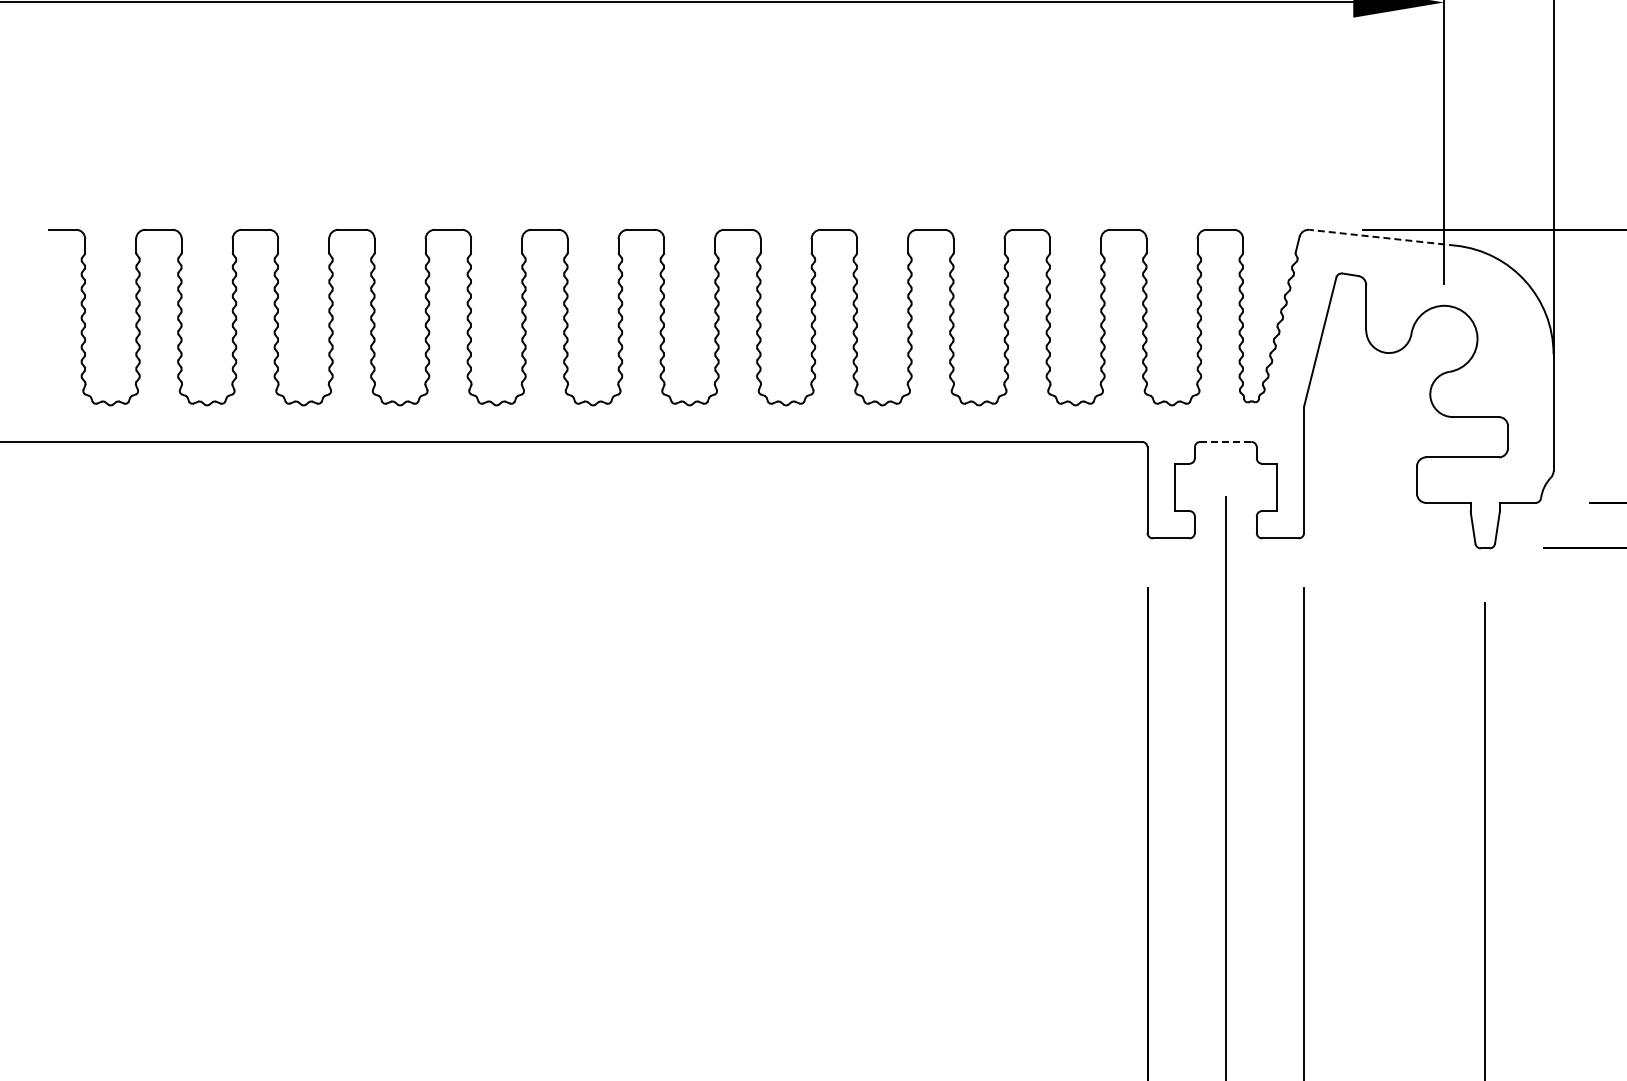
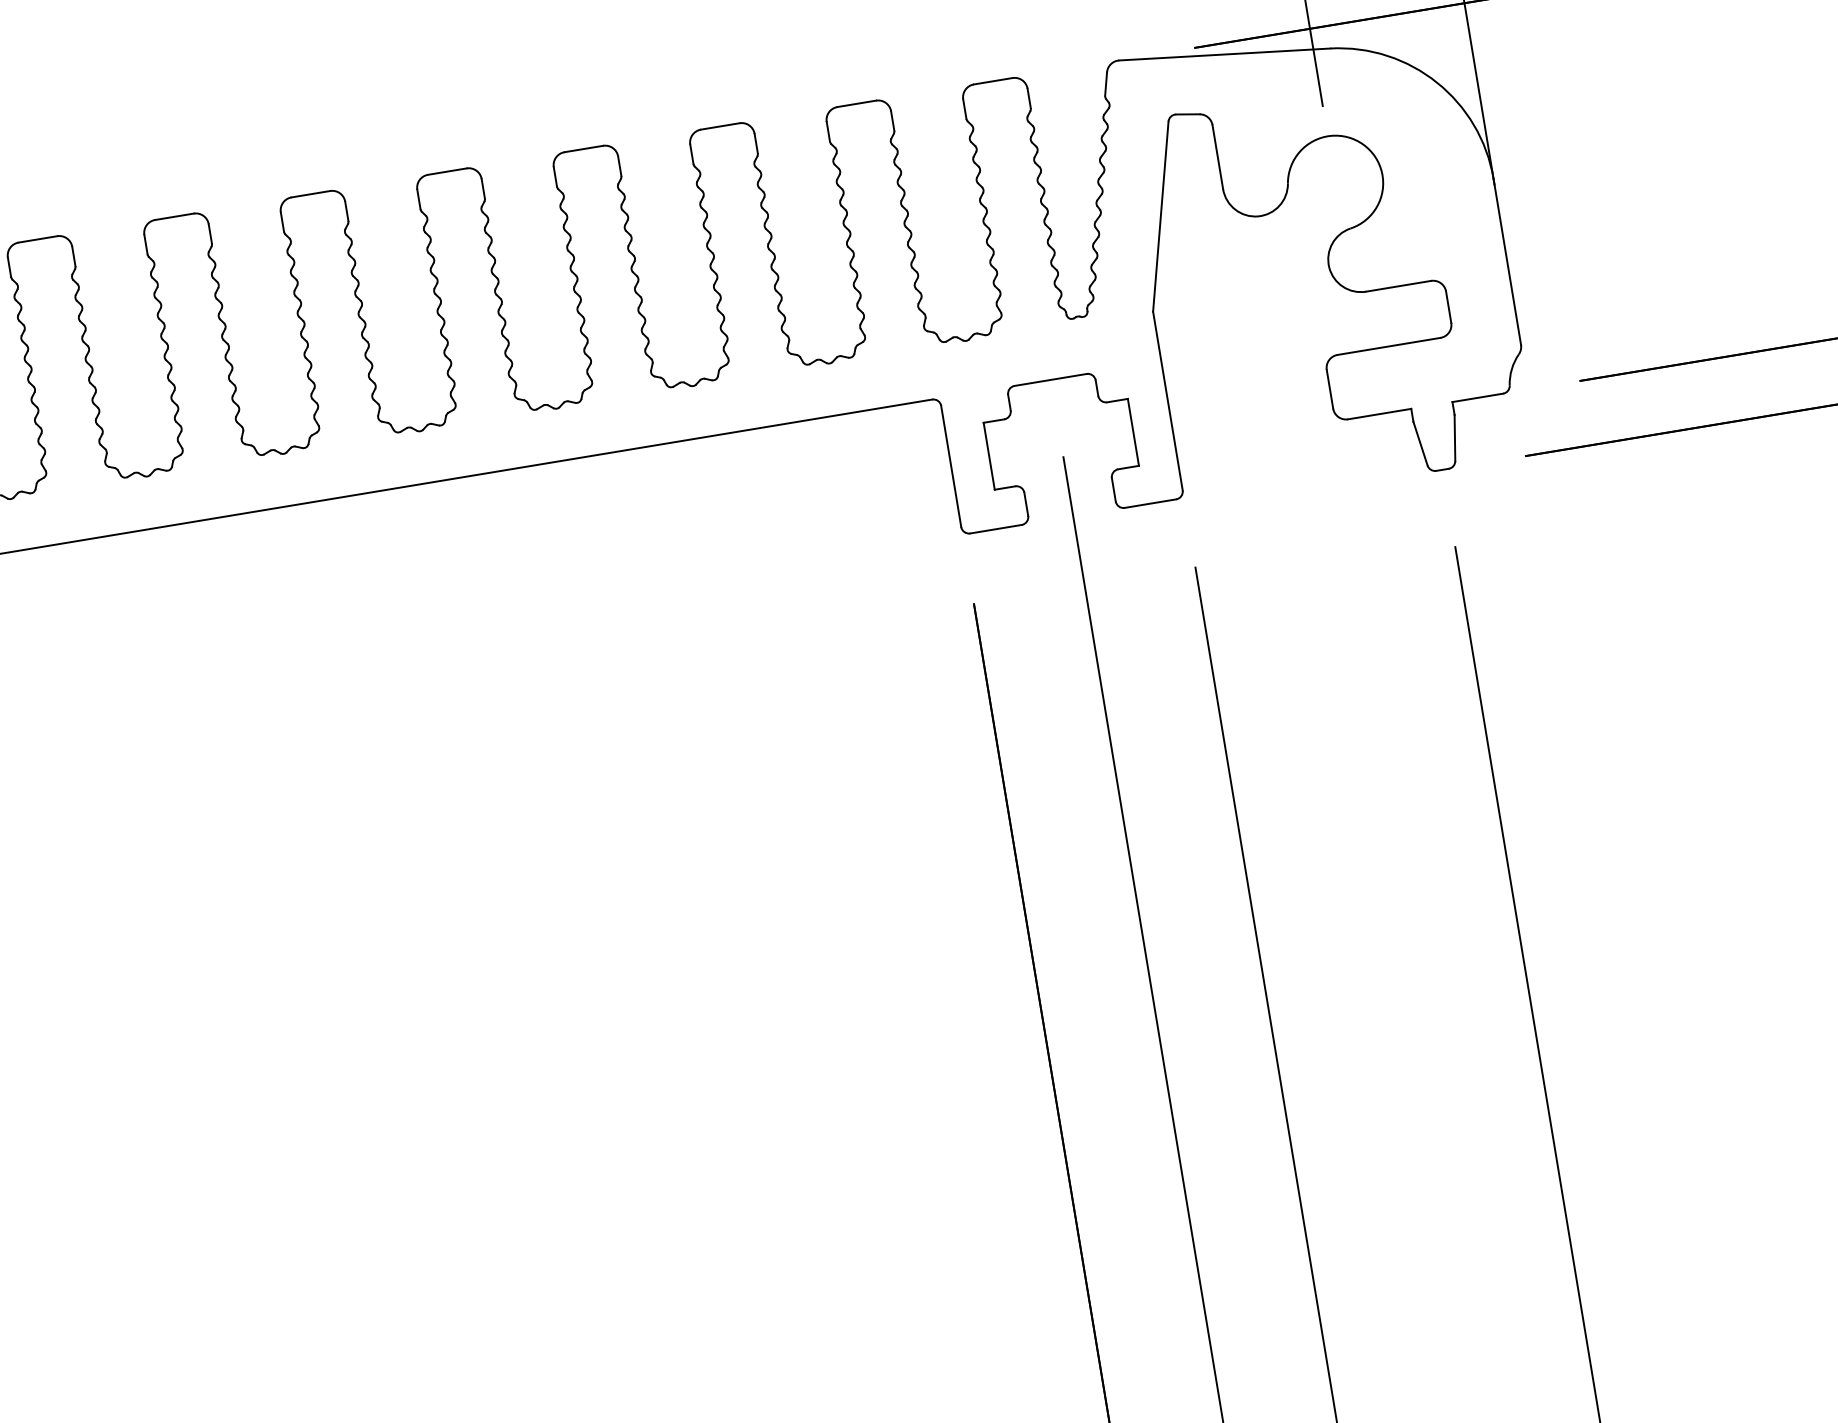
line: (1382, 237) -> (1224, 54), dashed -> solid
line: (1226, 441) -> (1051, 379), dashed -> solid

